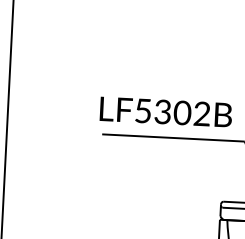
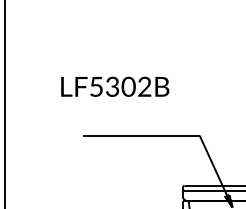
text: (166, 111) -> (115, 86), moved

